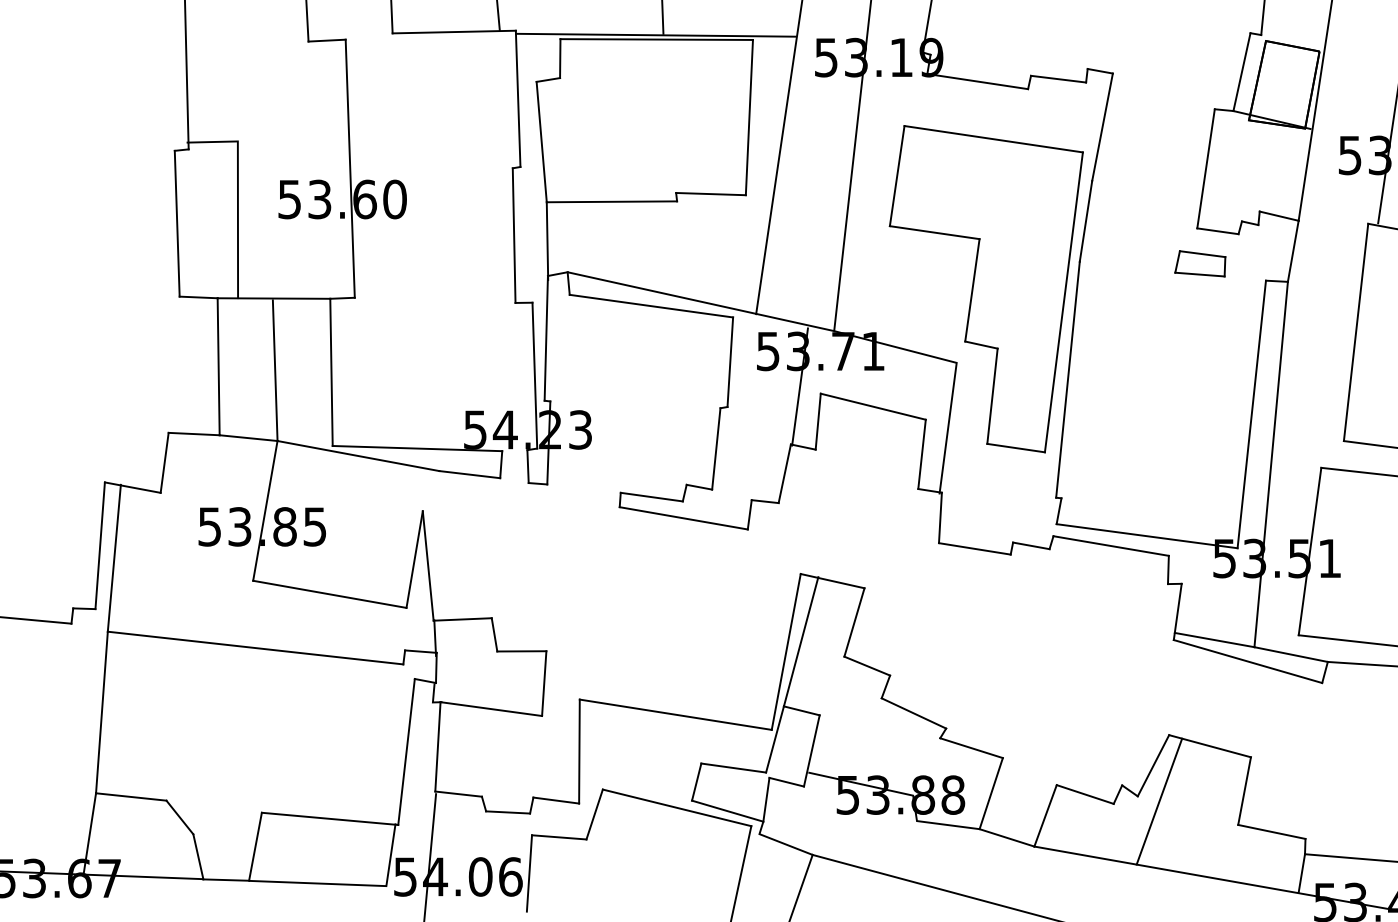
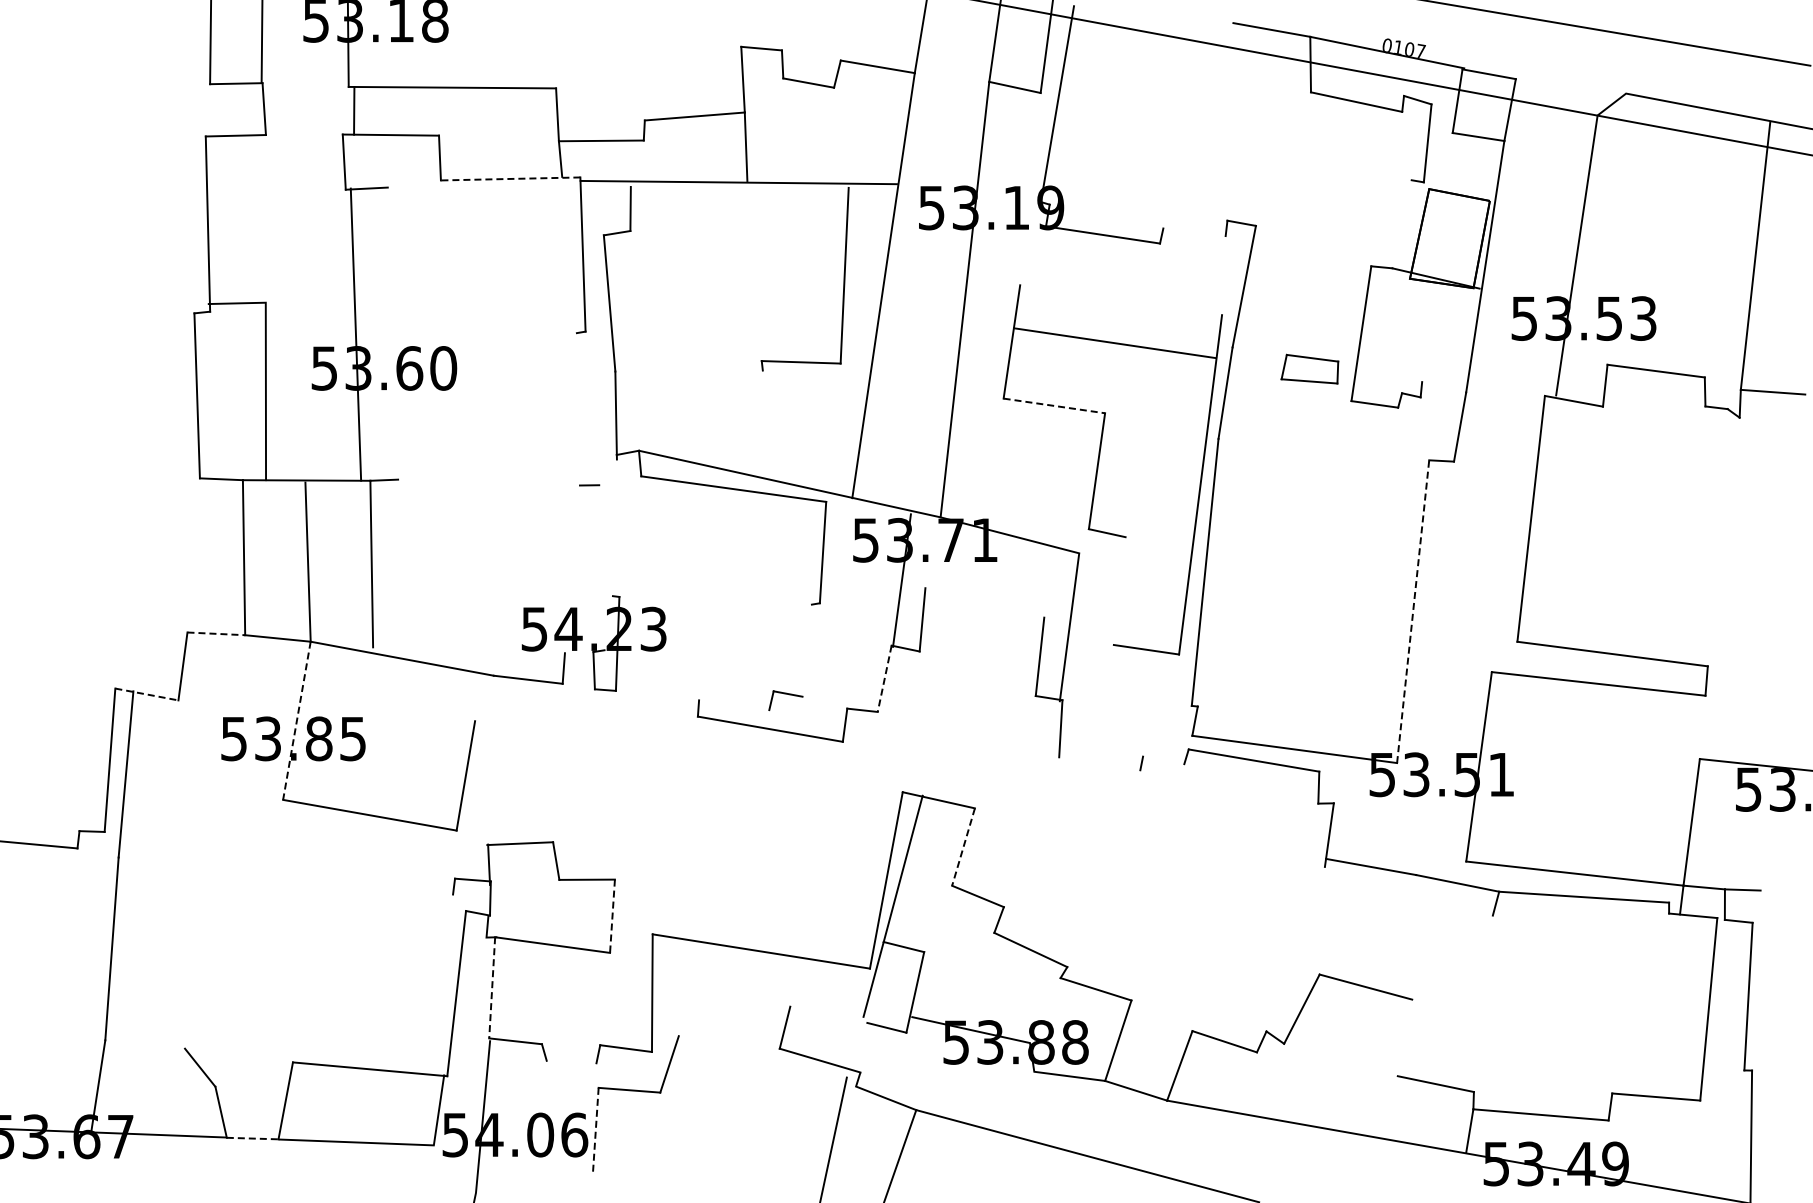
line: (454, 31) -> (510, 178), solid -> dashed
line: (656, 38) -> (739, 186), removed
line: (1241, 72) -> (1401, 224), removed
line: (1058, 79) -> (1194, 232), removed
line: (994, 139) -> (1115, 343), moved
line: (349, 168) -> (355, 334), moved
line: (611, 201) -> (688, 370), removed
line: (1279, 216) -> (1444, 387), removed
line: (934, 233) -> (1054, 406), solid -> dashed
line: (513, 235) -> (577, 409), removed
part: (1199, 263) -> (1309, 368), moved
line: (546, 338) -> (614, 525), removed
line: (534, 375) -> (601, 567), removed
line: (992, 396) -> (1119, 591), removed
line: (872, 406) -> (984, 602), removed
line: (1252, 414) -> (1413, 611), solid -> dashed
line: (194, 433) -> (216, 633), solid -> dashed
line: (416, 448) -> (468, 650), removed
line: (715, 448) -> (806, 650), removed
line: (1271, 464) -> (1435, 668), removed
line: (784, 473) -> (884, 678), solid -> dashed
line: (133, 487) -> (147, 694), solid -> dashed
line: (652, 497) -> (734, 705), removed
line: (264, 511) -> (296, 721), solid -> dashed
line: (1031, 545) -> (1163, 760), removed
line: (974, 548) -> (1099, 763), removed
line: (428, 566) -> (481, 783), removed
line: (854, 622) -> (963, 847), solid -> dashed
line: (255, 647) -> (285, 875), removed
line: (1247, 660) -> (1408, 890), removed
line: (544, 683) -> (612, 916), solid -> dashed
line: (438, 746) -> (492, 987), solid -> dashed
line: (733, 767) -> (826, 1011), removed
line: (1244, 790) -> (1404, 1037), removed
line: (131, 796) -> (145, 1044), removed
line: (766, 799) -> (863, 1047), removed
line: (1159, 801) -> (1308, 1049), removed
line: (676, 807) -> (762, 1056), removed
line: (508, 811) -> (571, 1061), removed
line: (529, 873) -> (595, 1131), solid -> dashed
line: (226, 880) -> (252, 1138), solid -> dashed

